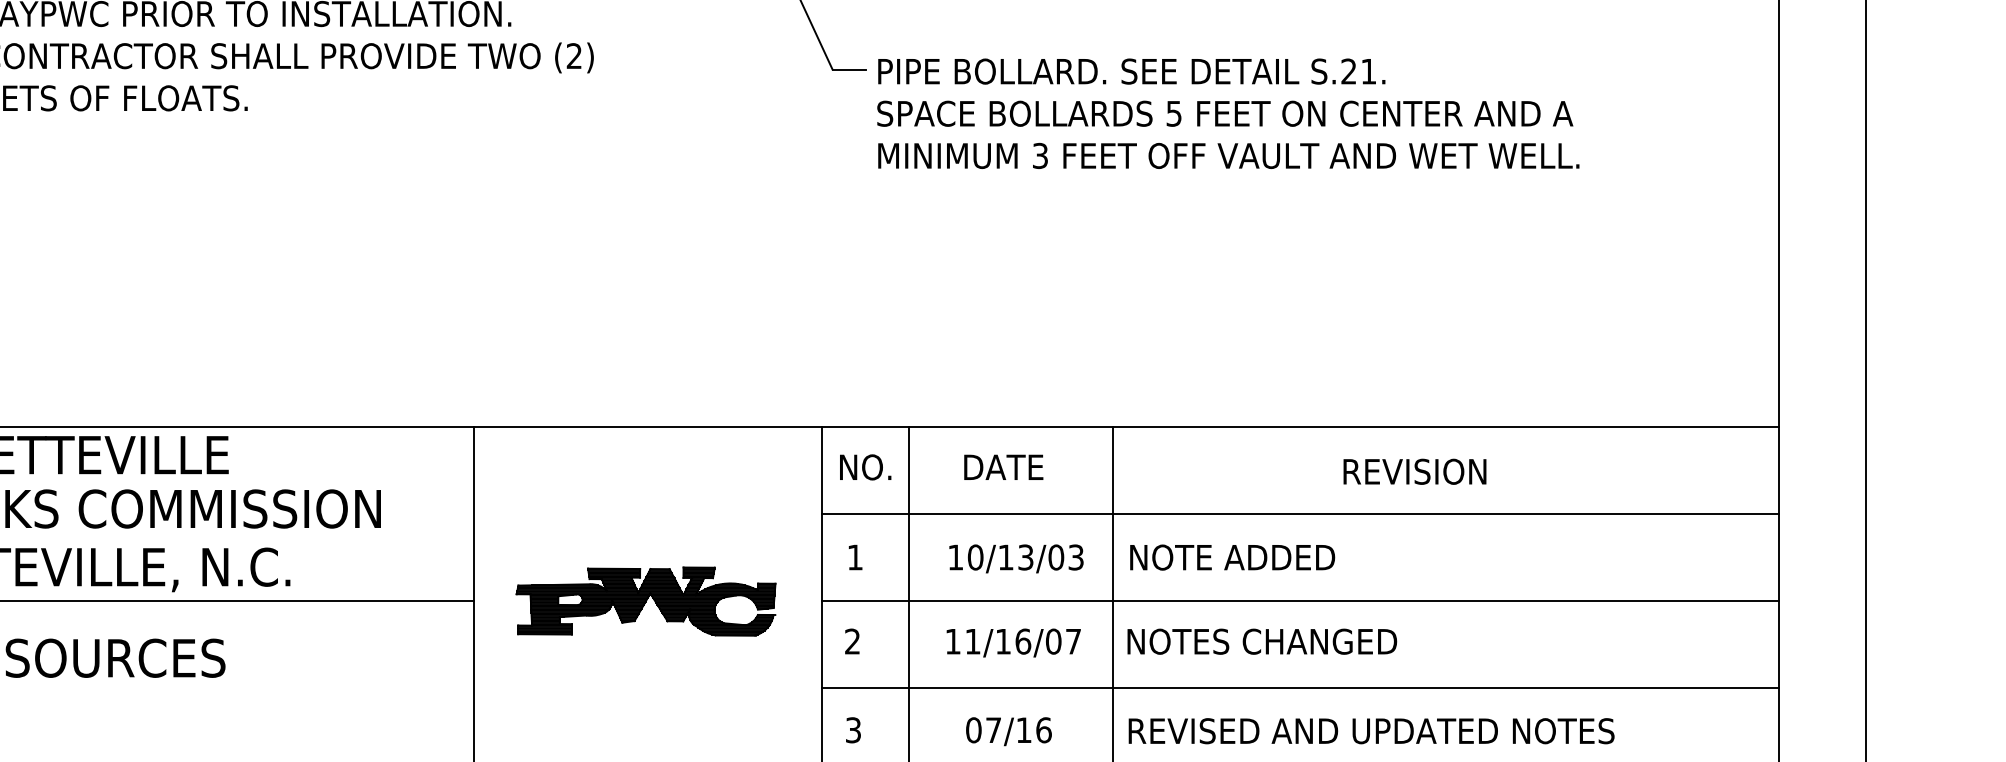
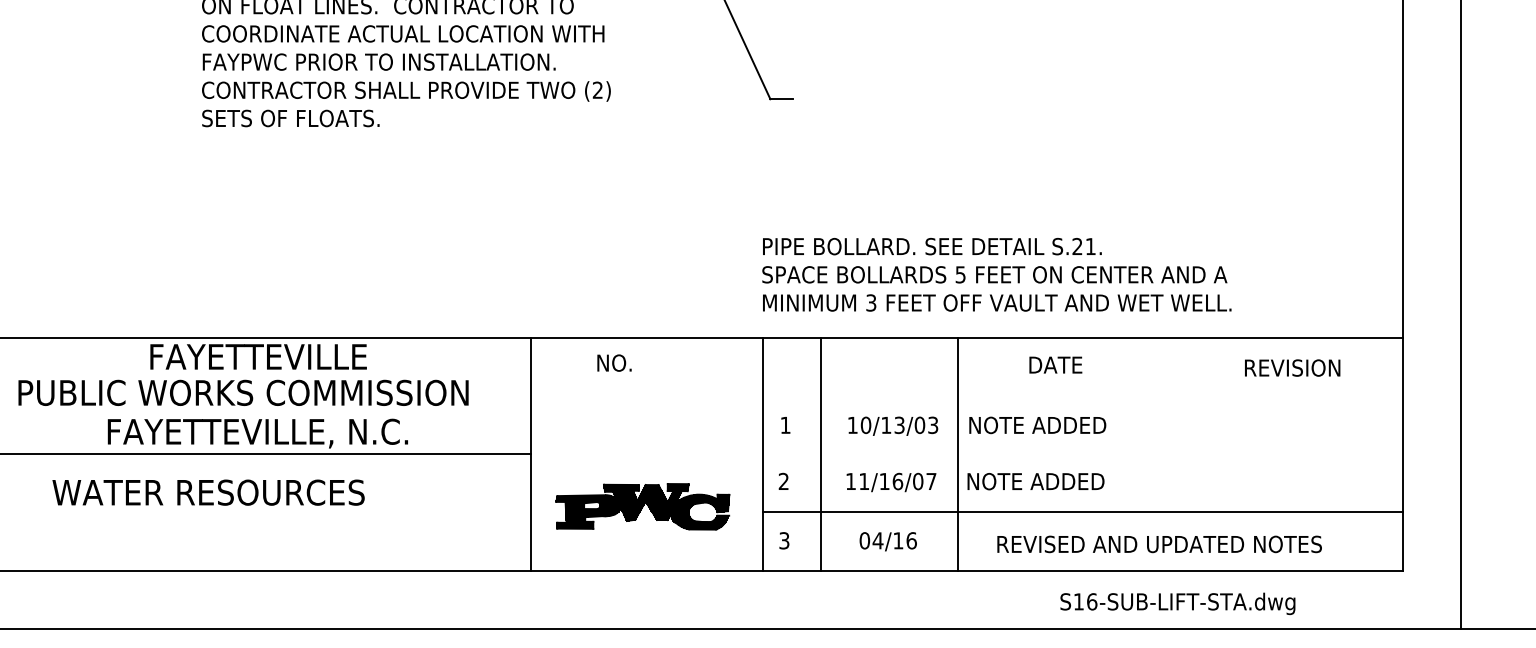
text: (1227, 113) -> (996, 274), moved
text: (865, 466) -> (614, 362), moved
text: (1003, 466) -> (1055, 364), moved
text: (1414, 470) -> (1292, 367), moved
line: (1299, 514) -> (1082, 396), removed
part: (645, 601) -> (642, 506), moved
line: (1299, 601) -> (1082, 454), removed
text: (1304, 641) -> (1085, 481), NOTES CHANGED -> NOTE ADDED
text: (992, 729) -> (877, 540), 07/16 -> 04/16
text: (1371, 731) -> (1159, 544), moved

